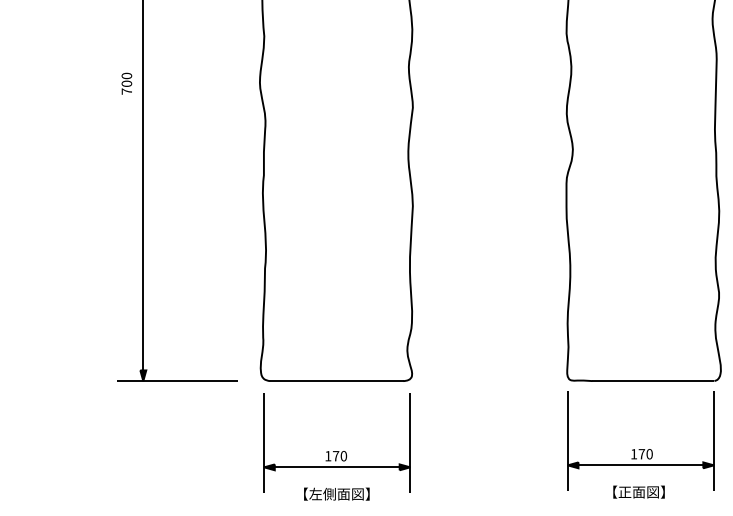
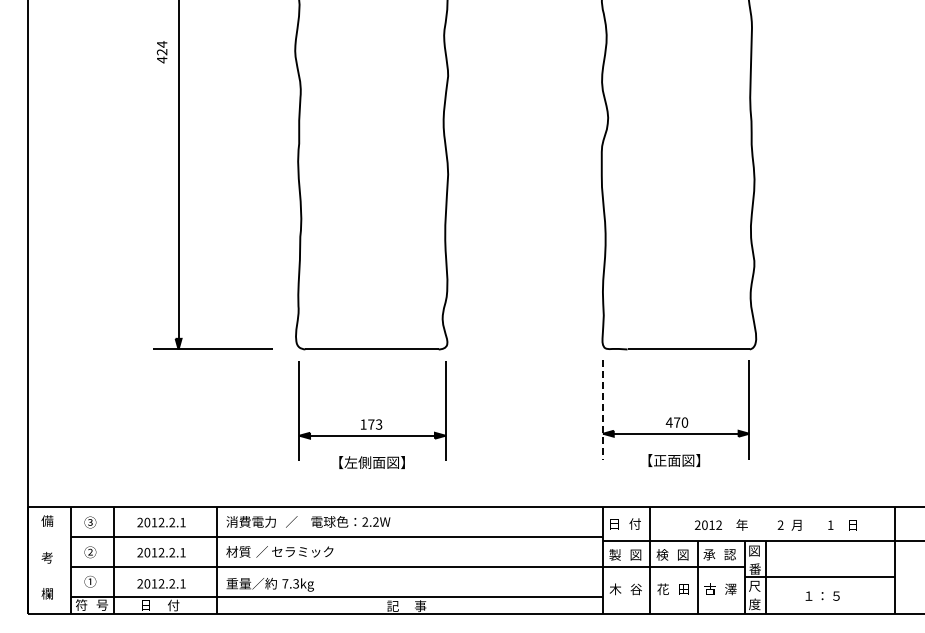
text: (126, 84) -> (161, 52), 700 -> 424
line: (568, 442) -> (603, 410), solid -> dashed
text: (633, 454) -> (668, 422), 170 -> 470
text: (344, 456) -> (379, 424), 170 -> 173

